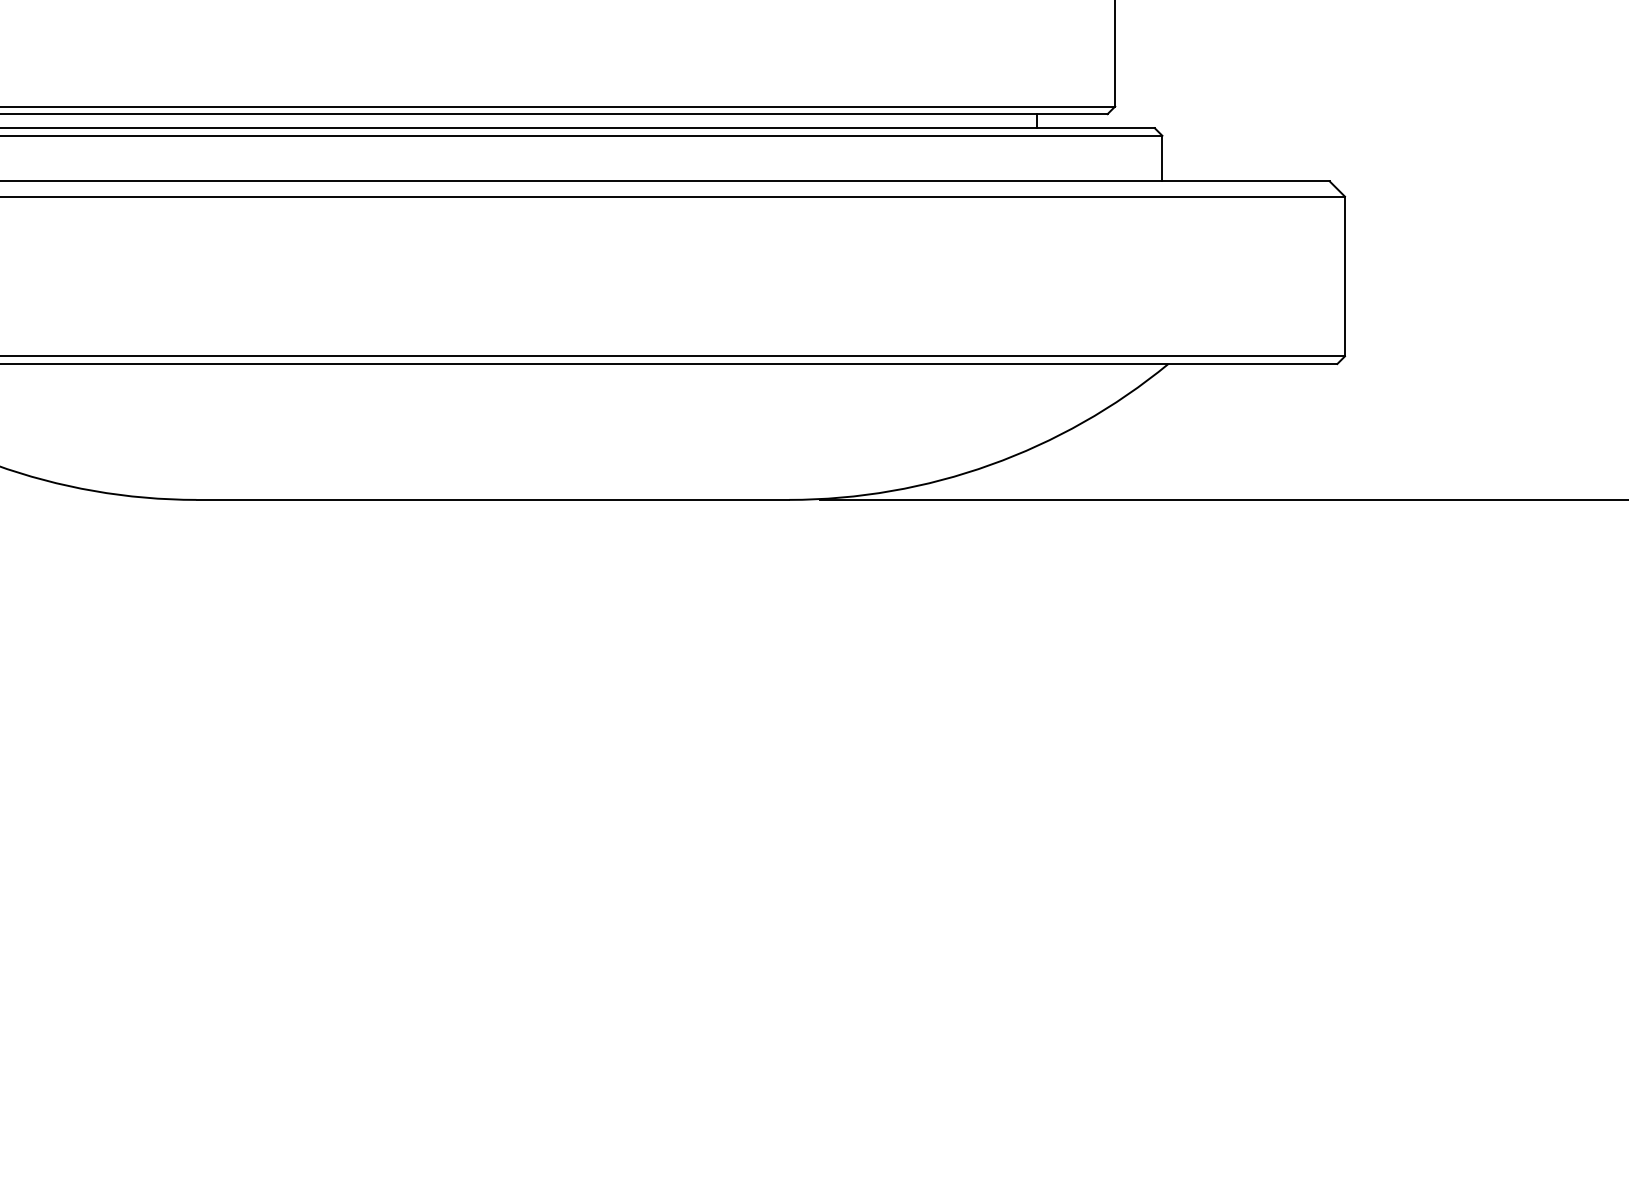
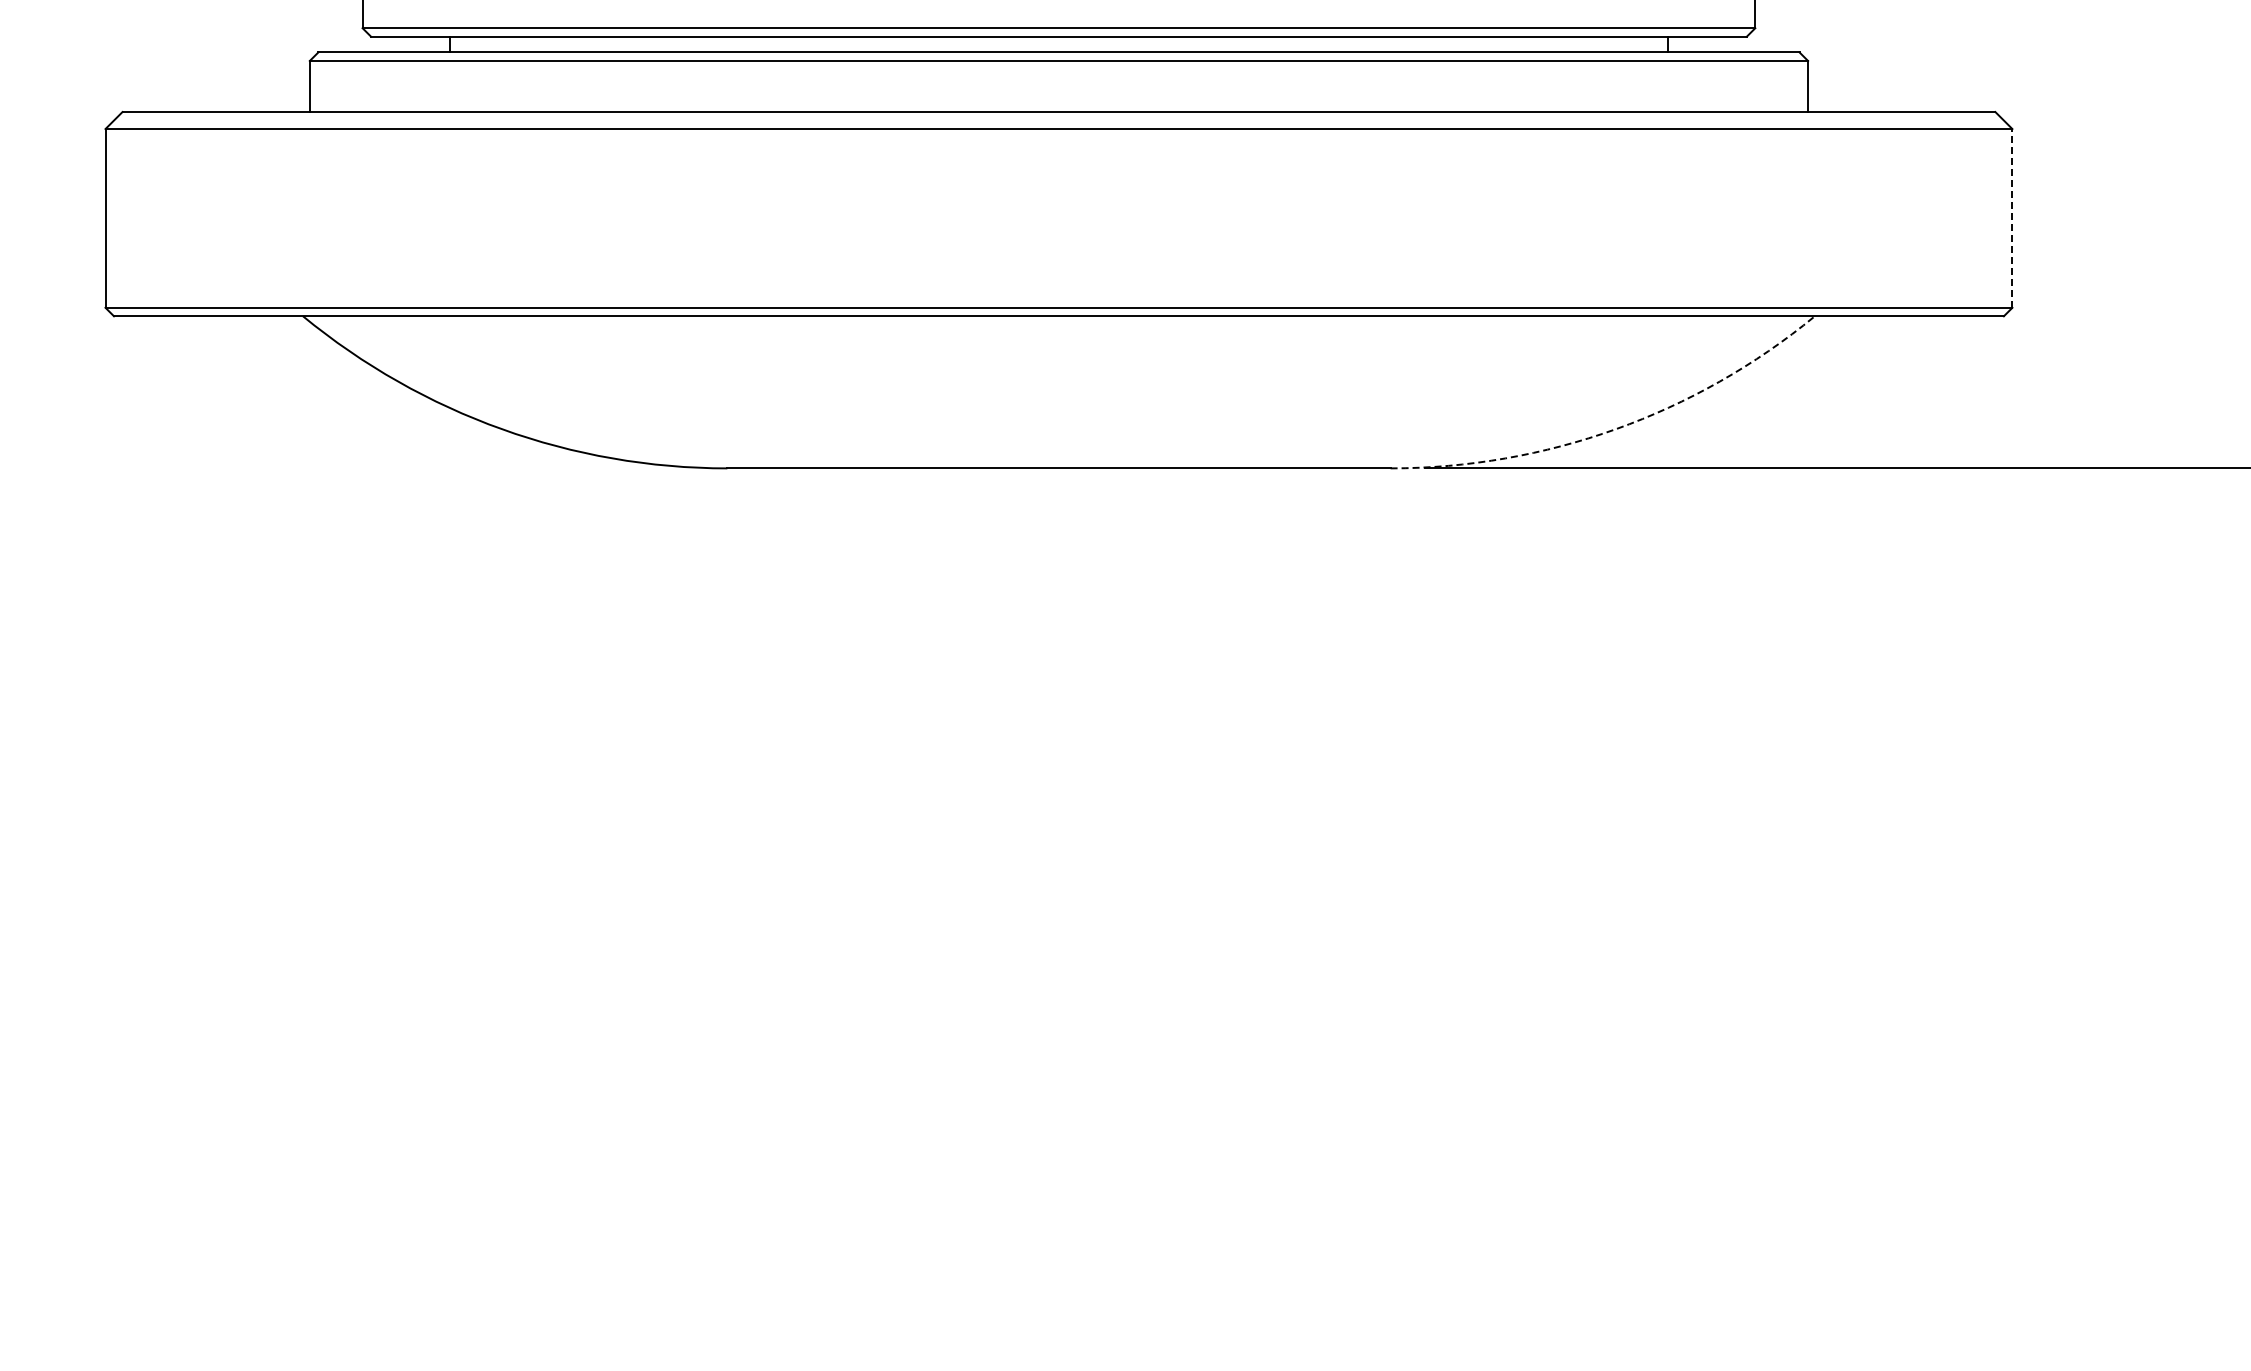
line: (1345, 275) -> (2012, 217), solid -> dashed
arc: (990, 465) -> (1615, 429), solid -> dashed

